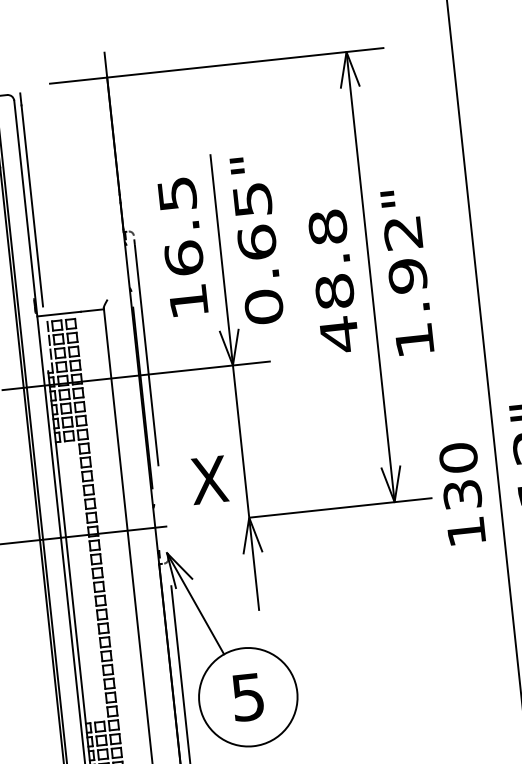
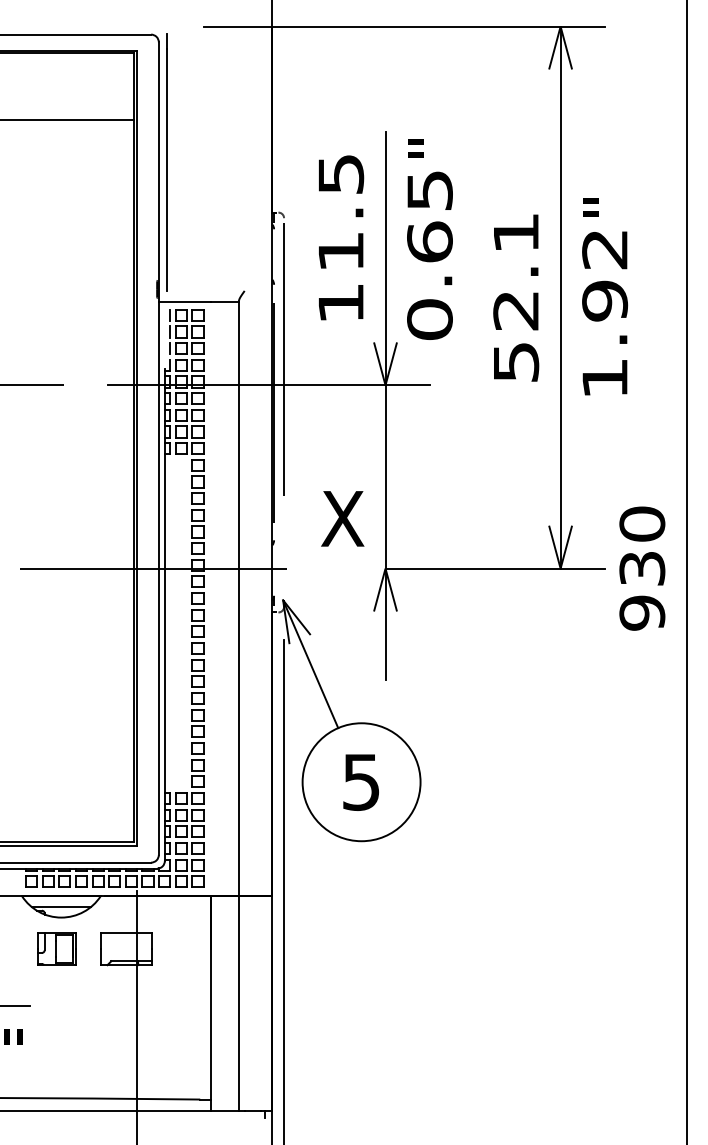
text: (184, 258) -> (341, 251), 16.5 -> 11.5
text: (333, 280) -> (516, 297), 48.8 -> 52.1
text: (466, 531) -> (642, 612), 130 -> 930

